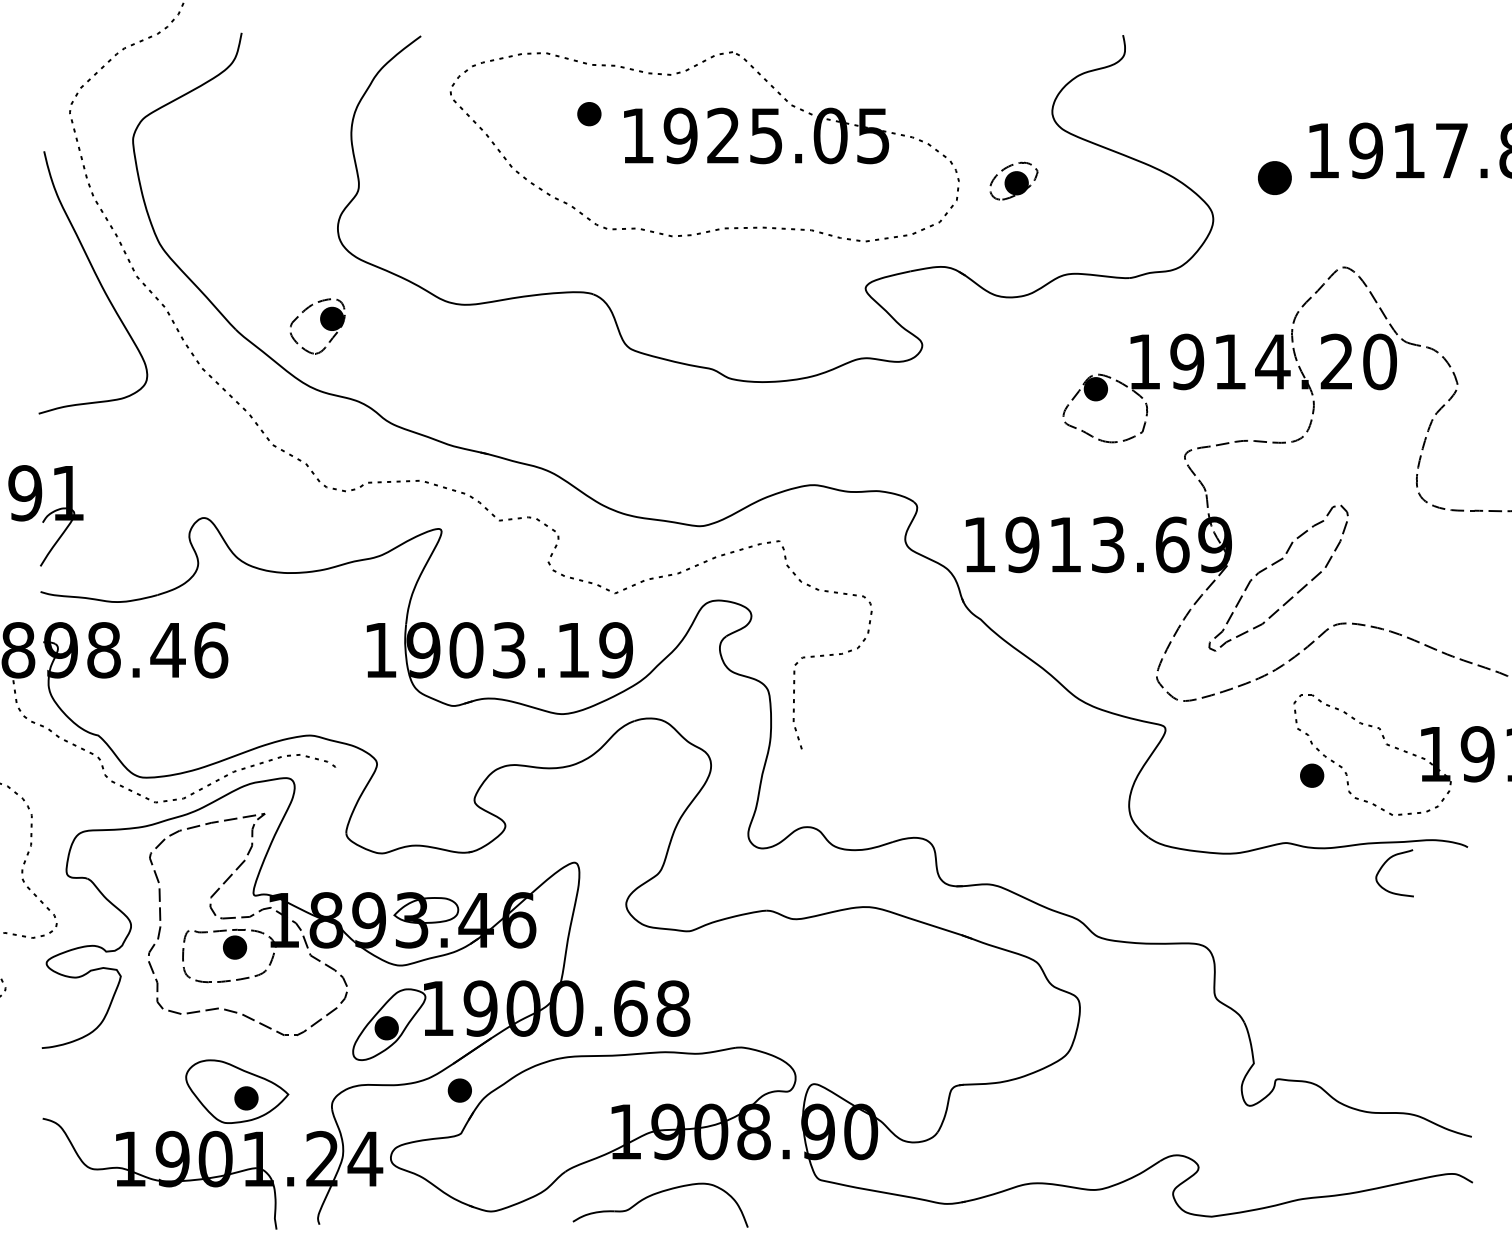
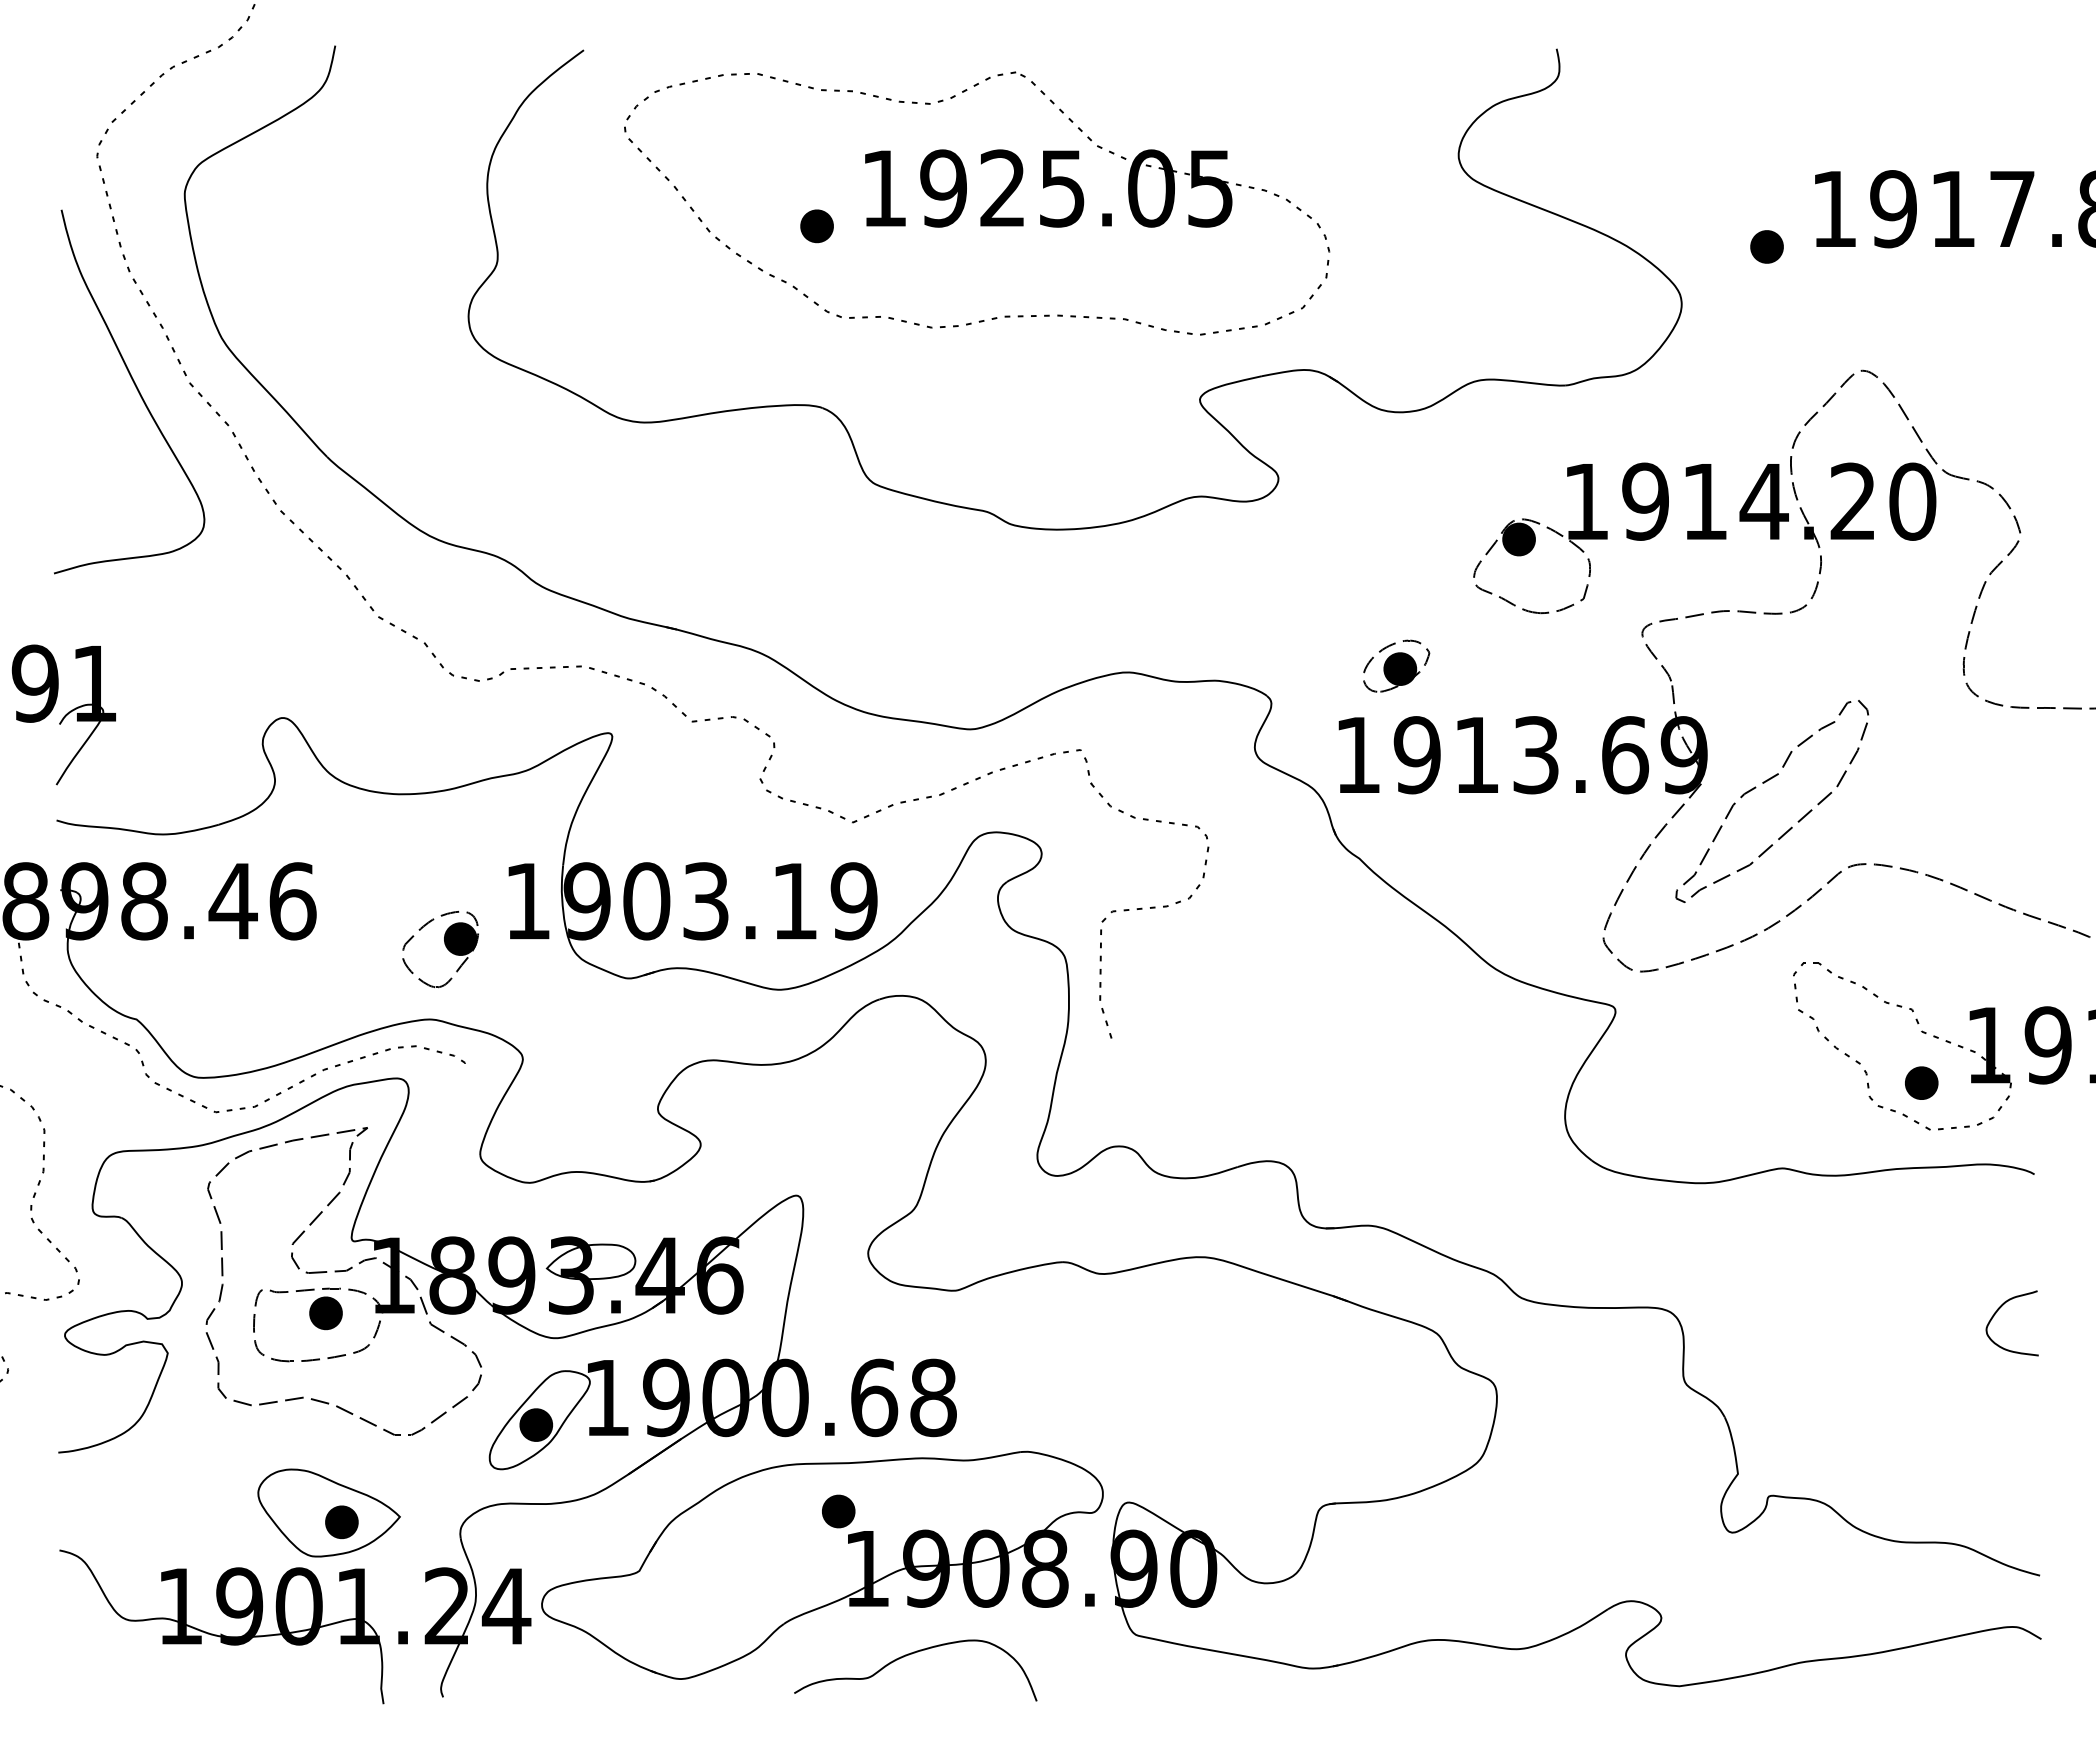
part: (588, 114) -> (816, 226), moved
part: (1274, 177) -> (1766, 246), size x0.71
part: (1013, 180) -> (1396, 665), moved
part: (317, 326) -> (440, 949), moved
part: (1311, 775) -> (1921, 1082), moved
curve: (1384, 865) -> (1997, 1312), moved
part: (459, 1090) -> (838, 1511), moved

